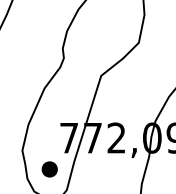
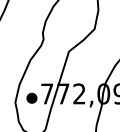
part: (49, 168) -> (31, 97), moved

